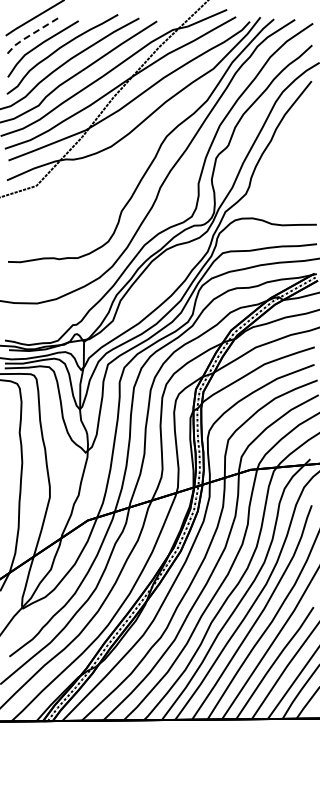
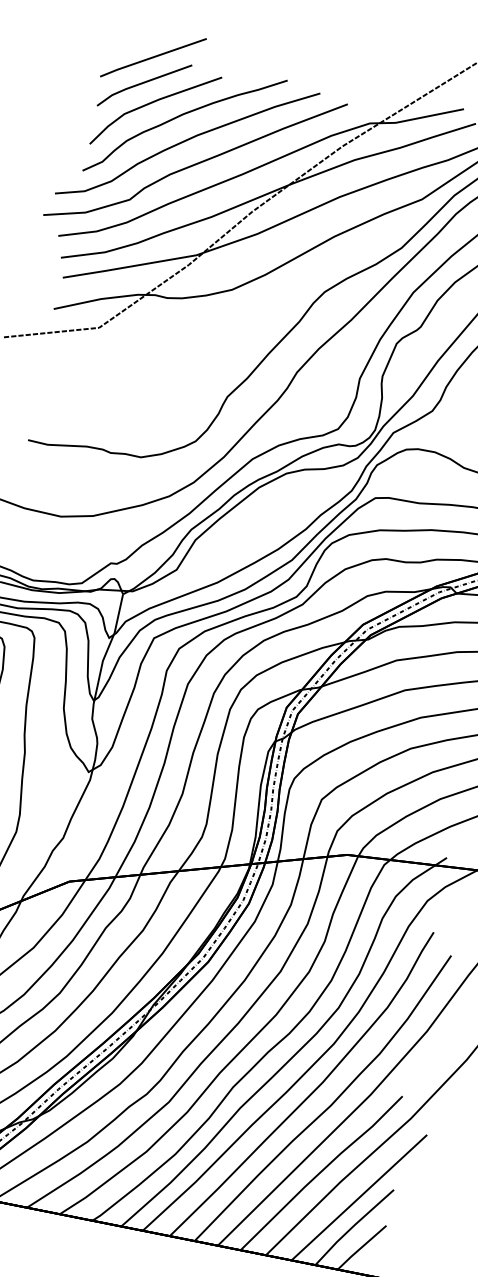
line: (31, 34) -> (141, 83), dashed -> solid

